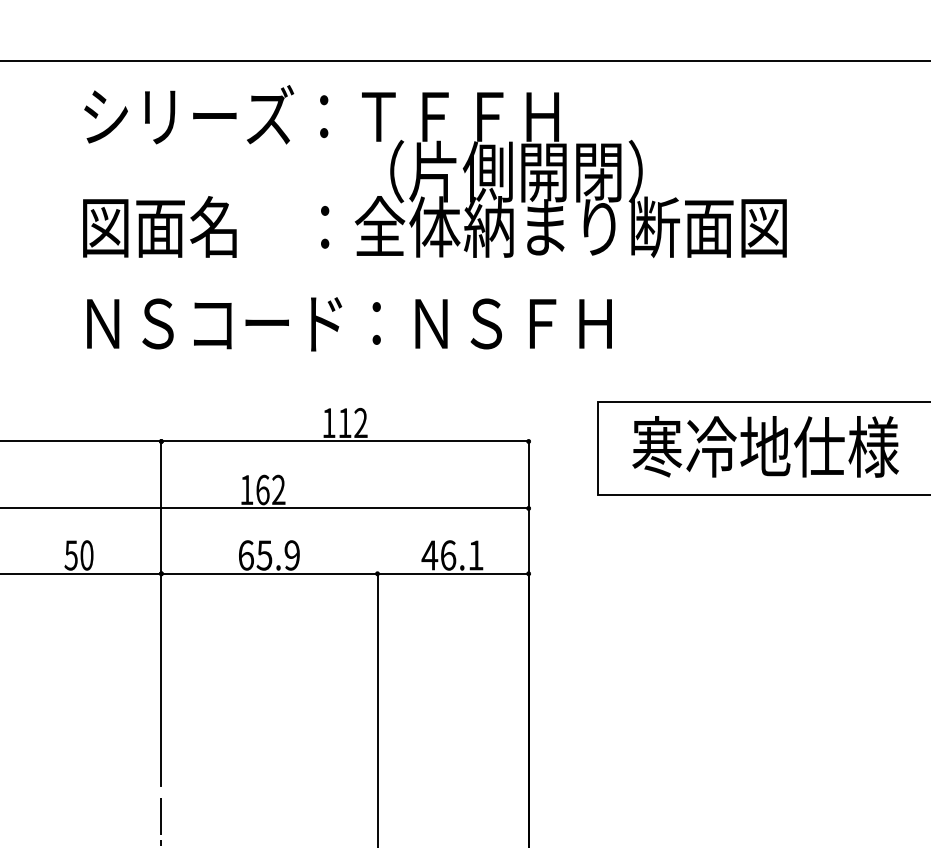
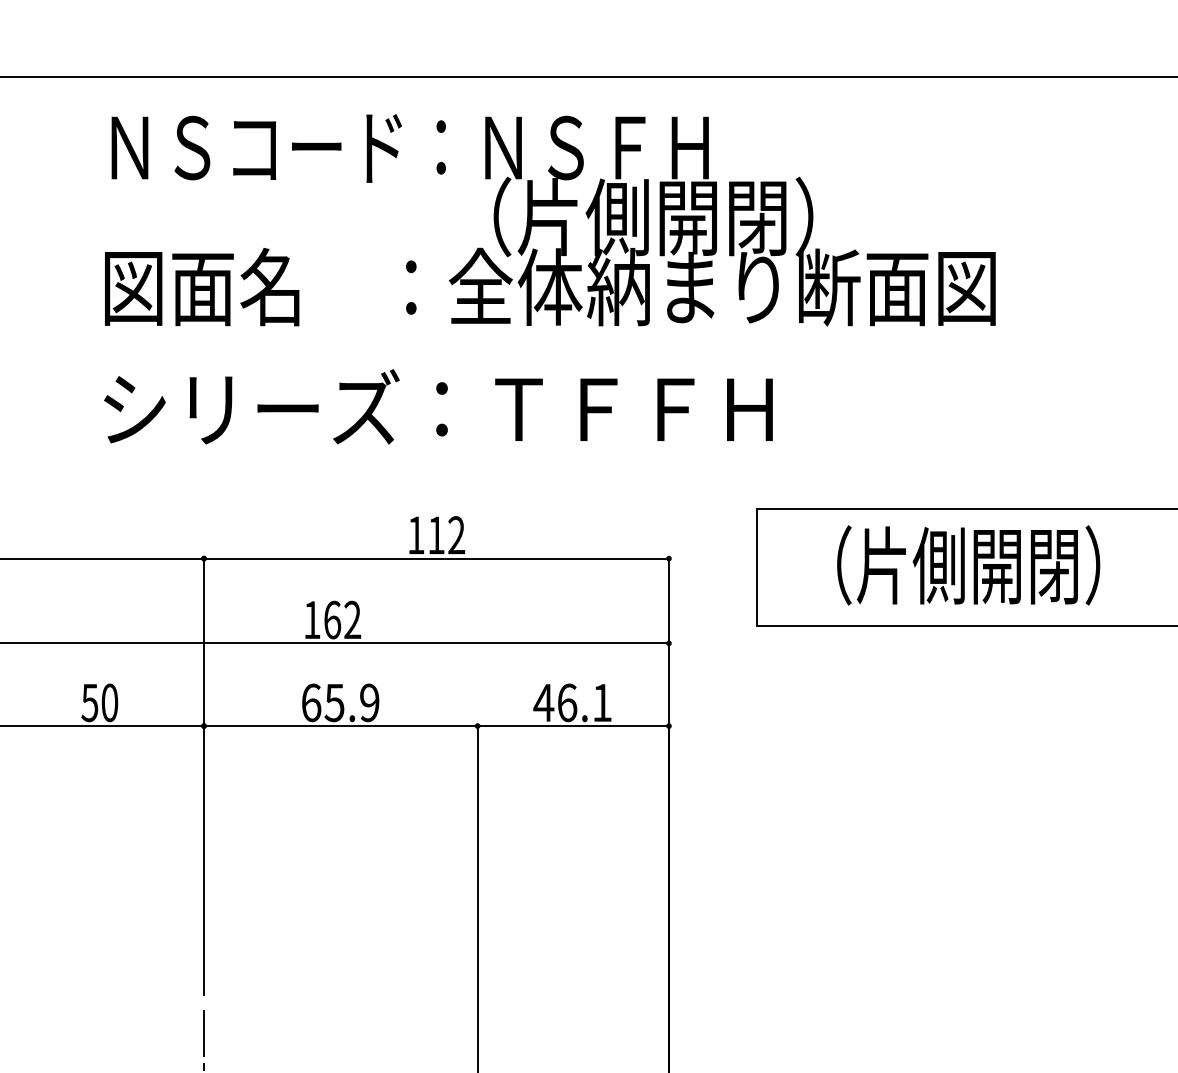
text: (322, 114) -> (407, 144), シリーズ：ＴＦＦＨ -> ＮＳコード：ＮＳＦＨ
text: (346, 321) -> (438, 406), ＮＳコード：ＮＳＦＨ -> シリーズ：ＴＦＦＨ
text: (765, 446) -> (968, 564), 寒冷地仕様 -> （片側開閉）

